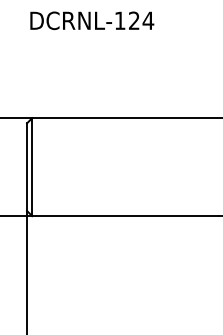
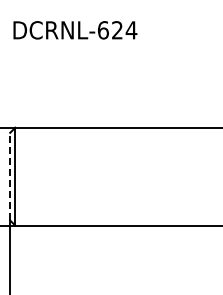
text: (119, 20) -> (102, 30), DCRNL-124 -> DCRNL-624
line: (27, 167) -> (10, 177), solid -> dashed

